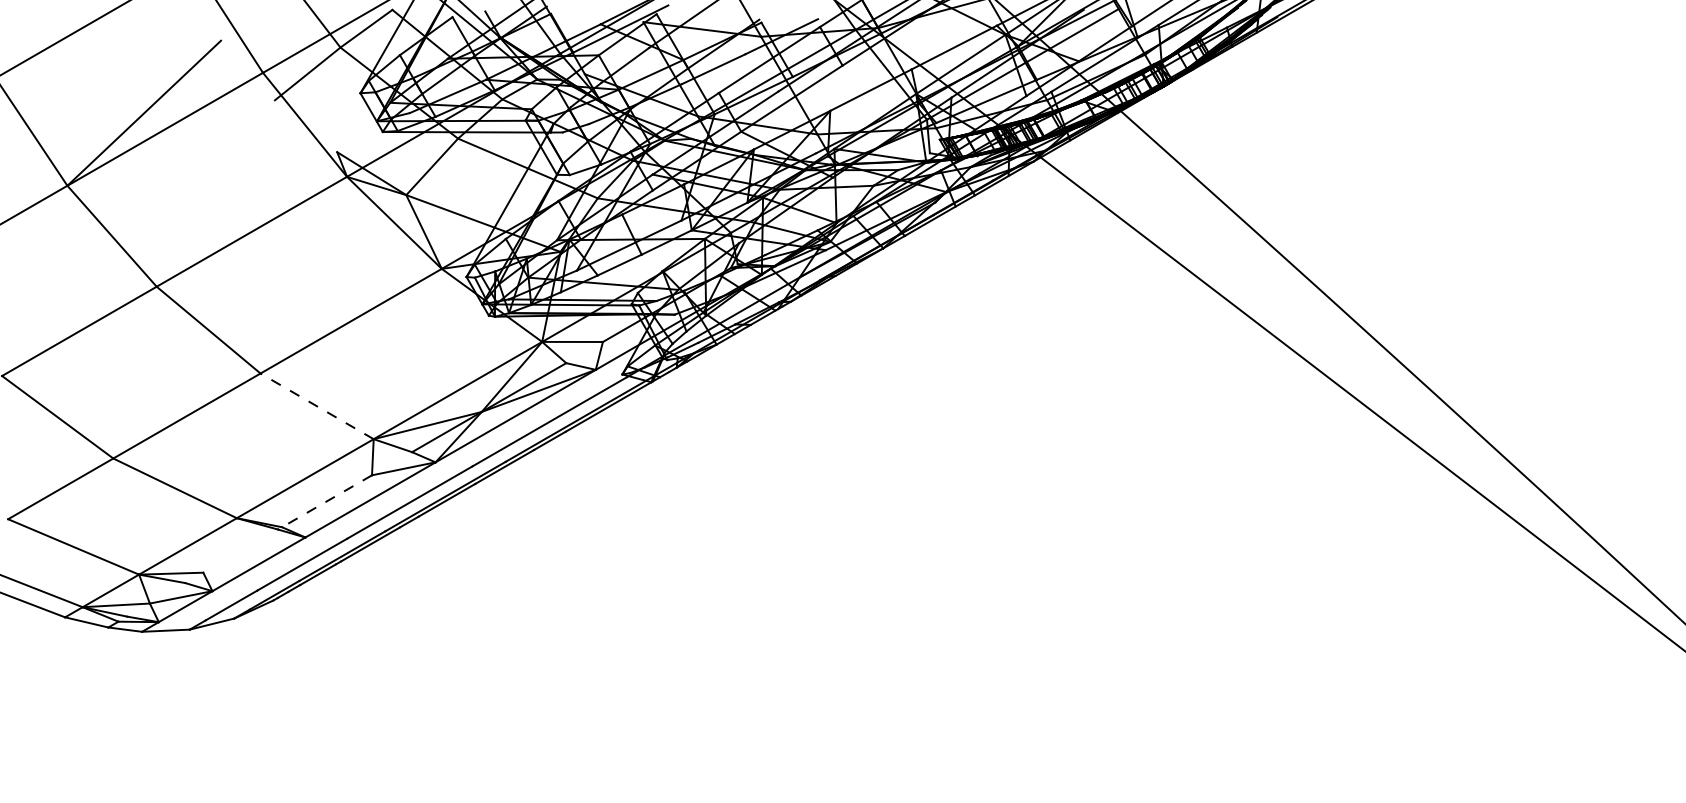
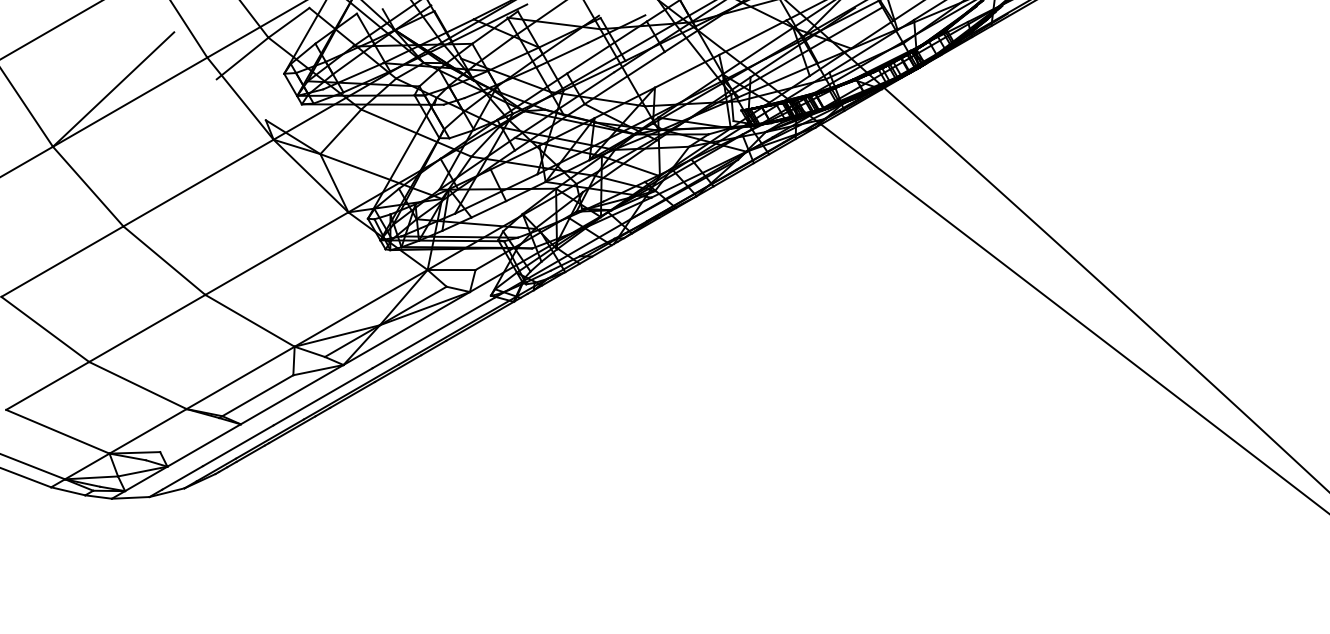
line: (316, 406) -> (249, 320), dashed -> solid
line: (324, 502) -> (255, 396), dashed -> solid

